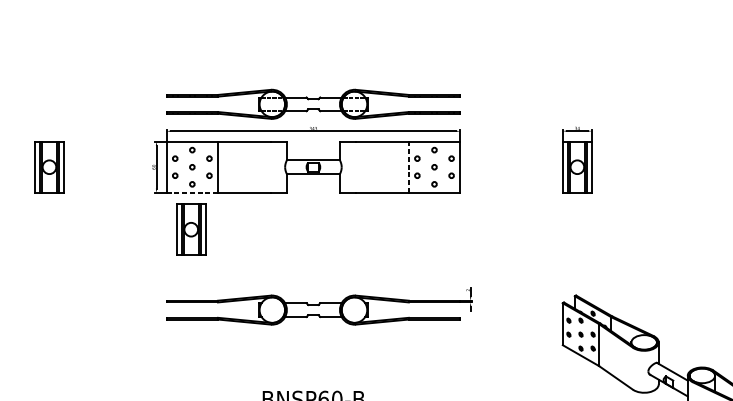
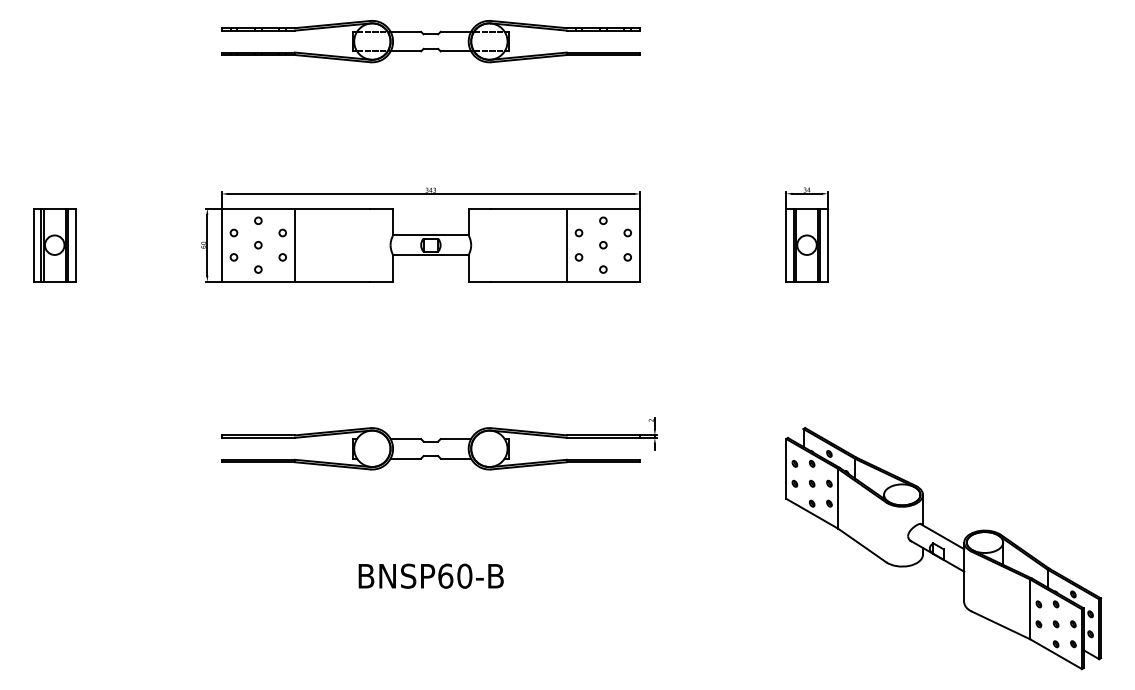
part: (313, 104) -> (430, 41), moved
line: (408, 167) -> (566, 245), dashed -> solid
line: (192, 192) -> (258, 281), dashed -> solid
part: (191, 229) -> (256, 334), removed

